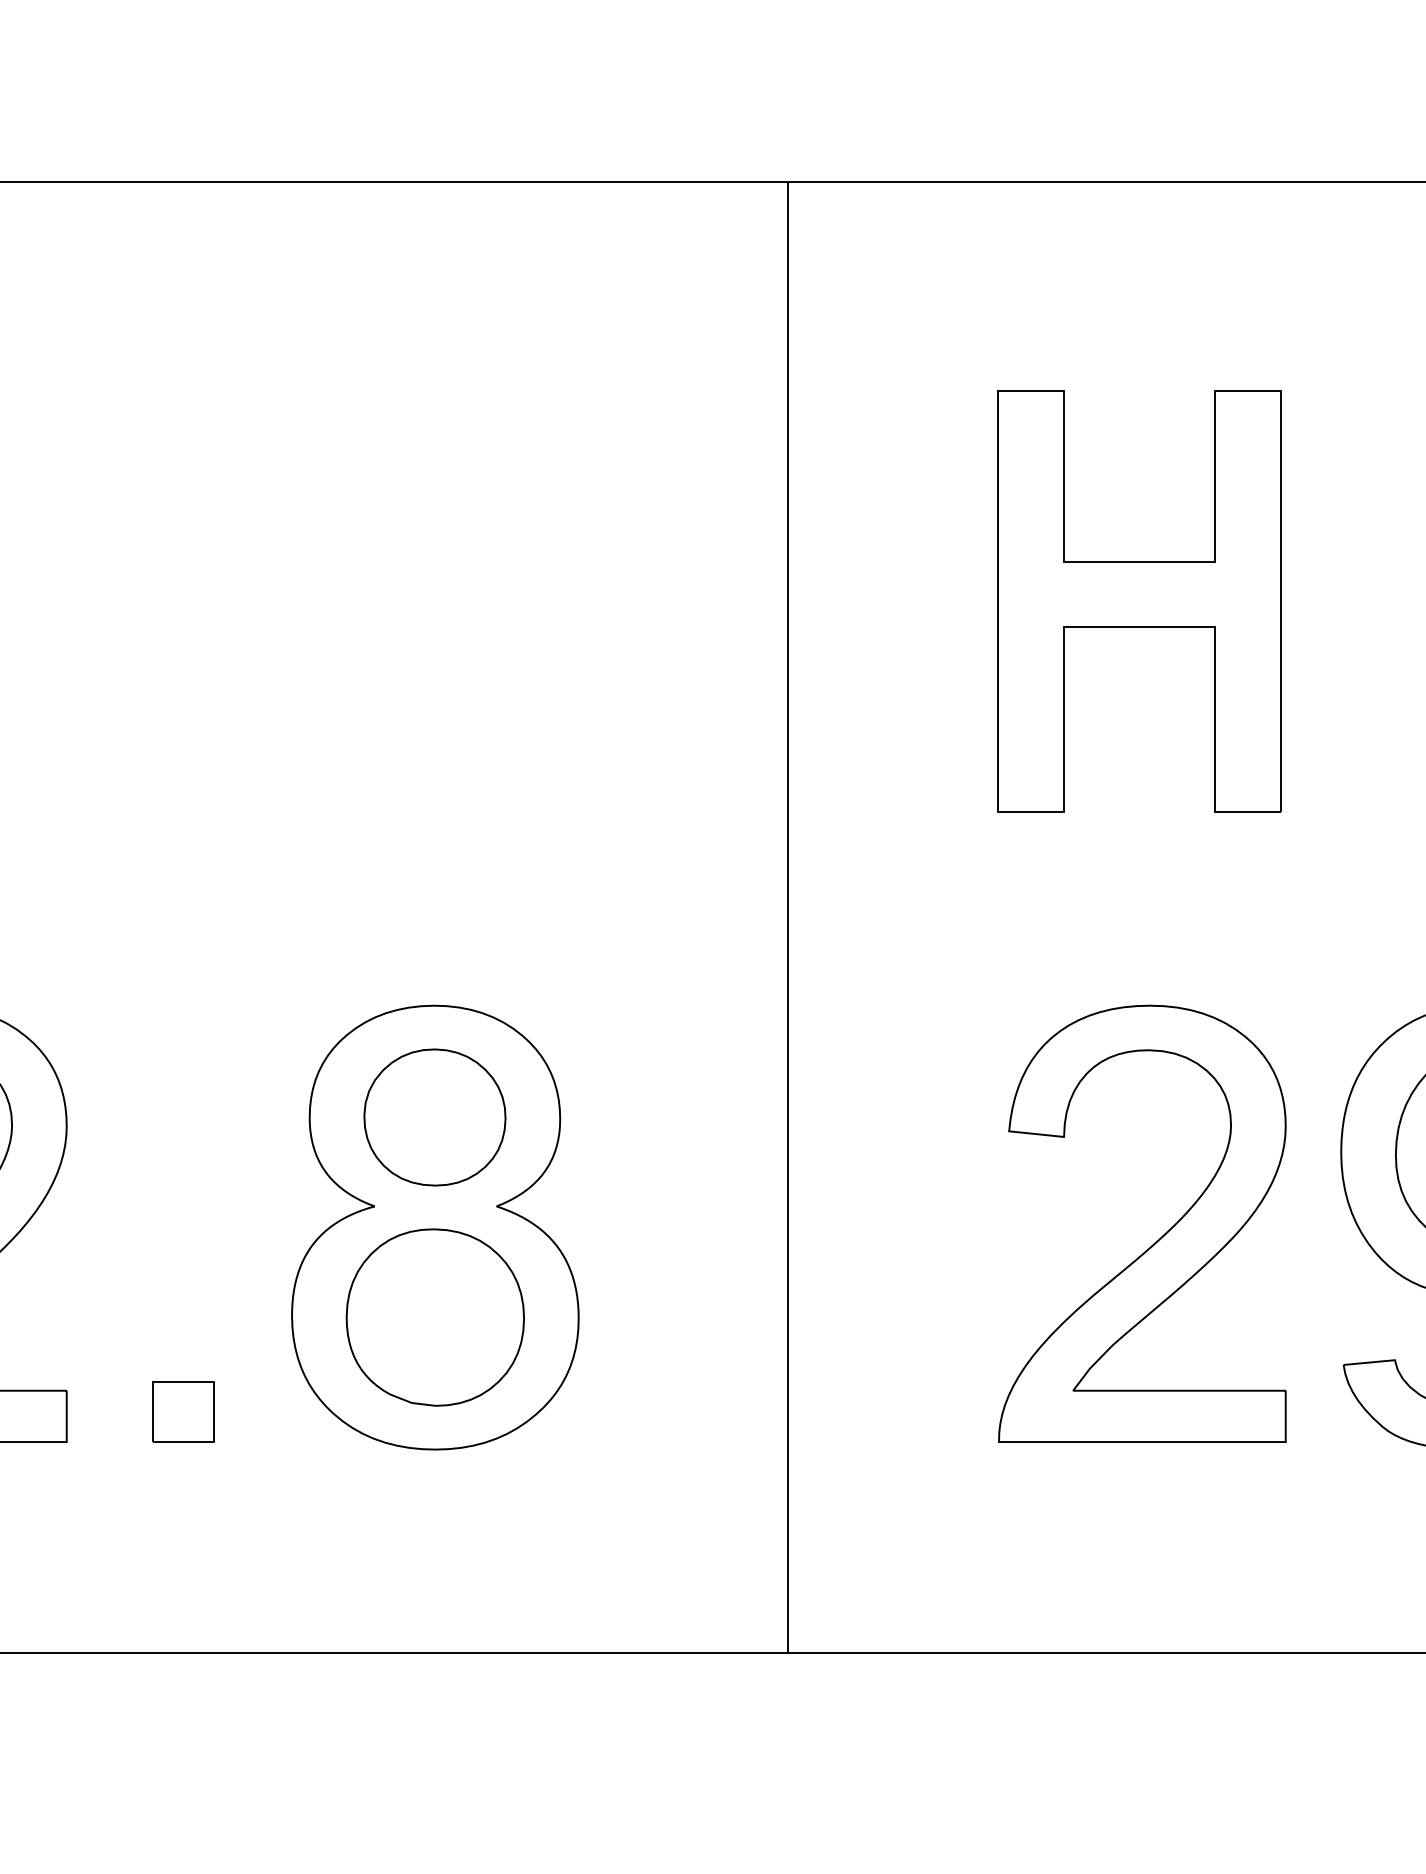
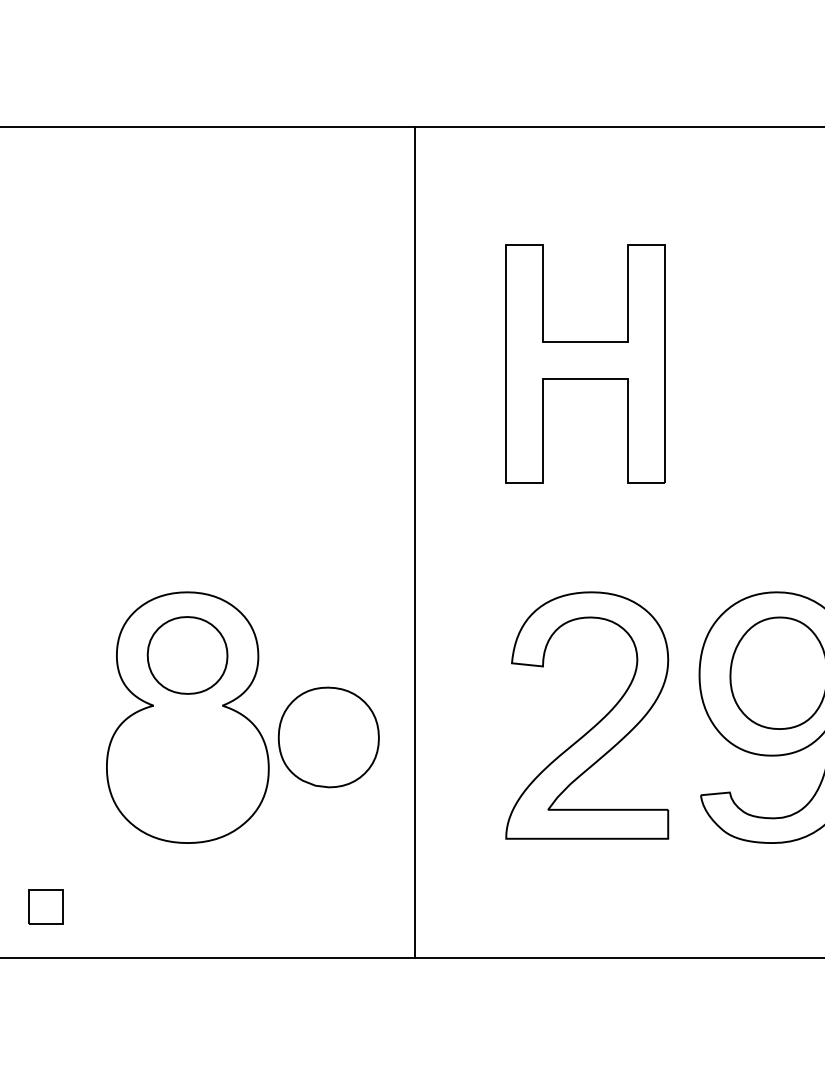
line: (788, 917) -> (415, 542), moved
part: (434, 1317) -> (328, 737), moved
part: (183, 1411) -> (45, 906), moved

